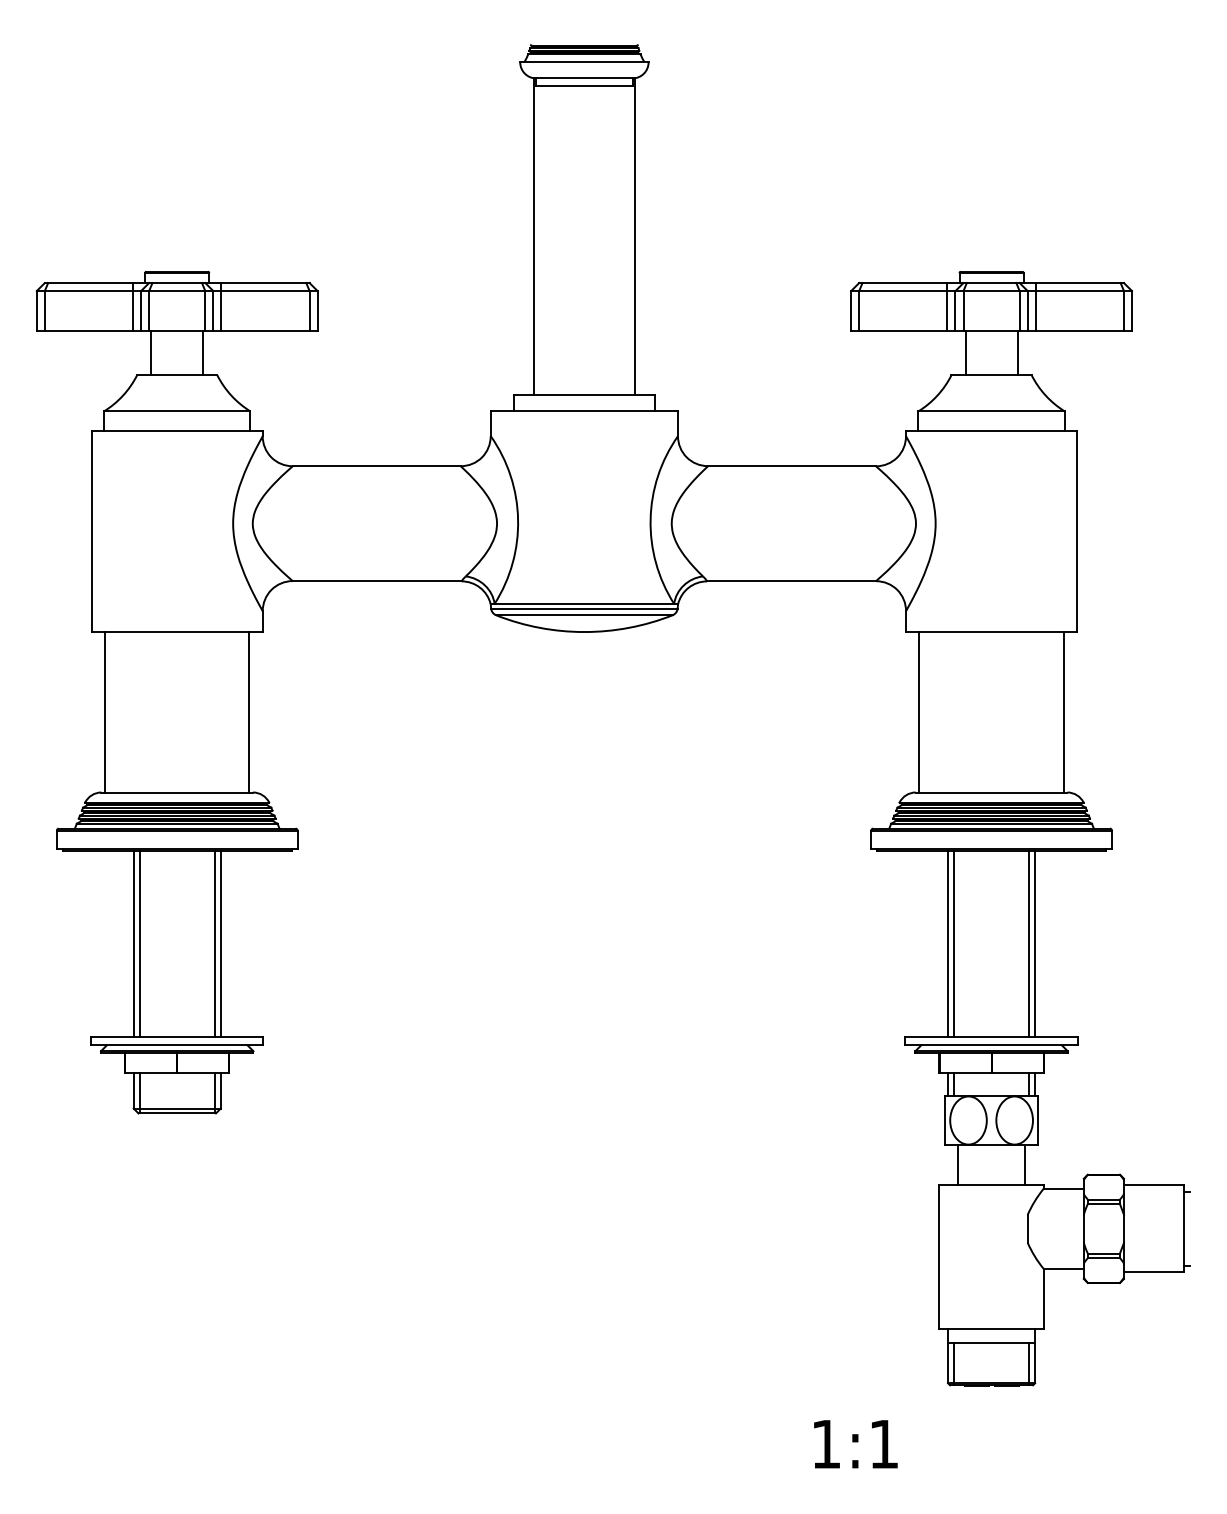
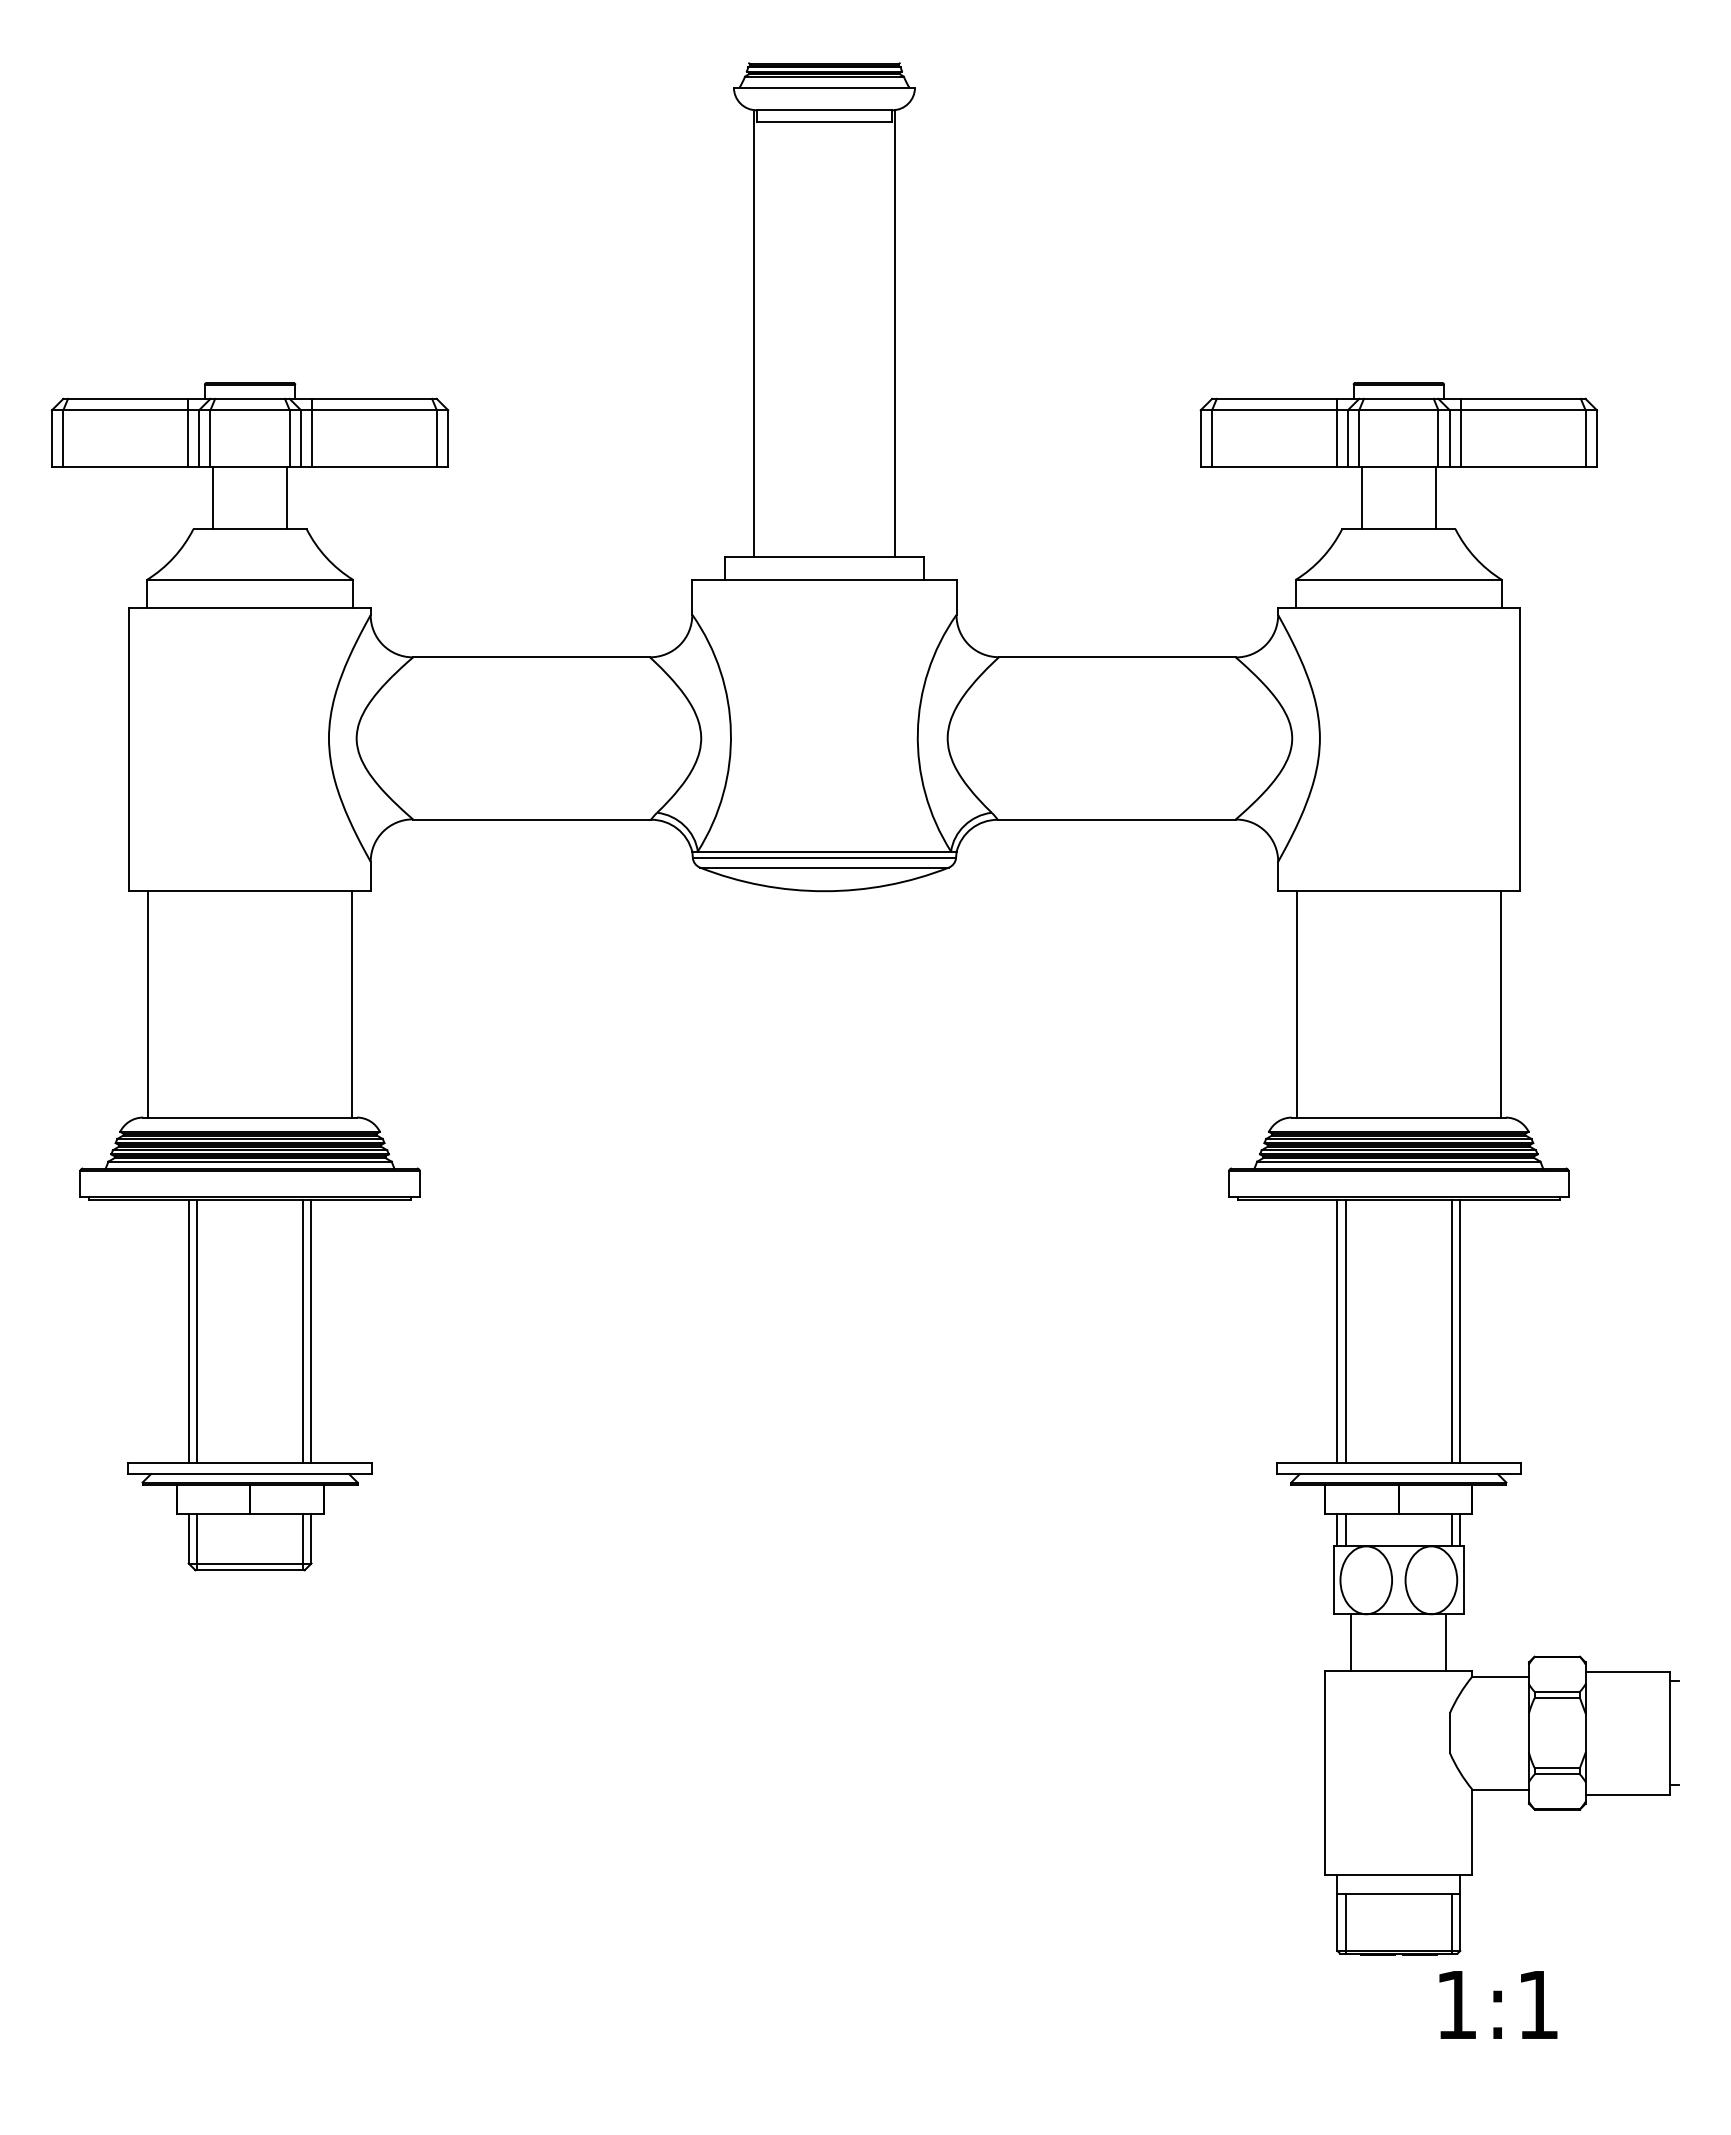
text: (855, 1443) -> (1498, 2004), moved

